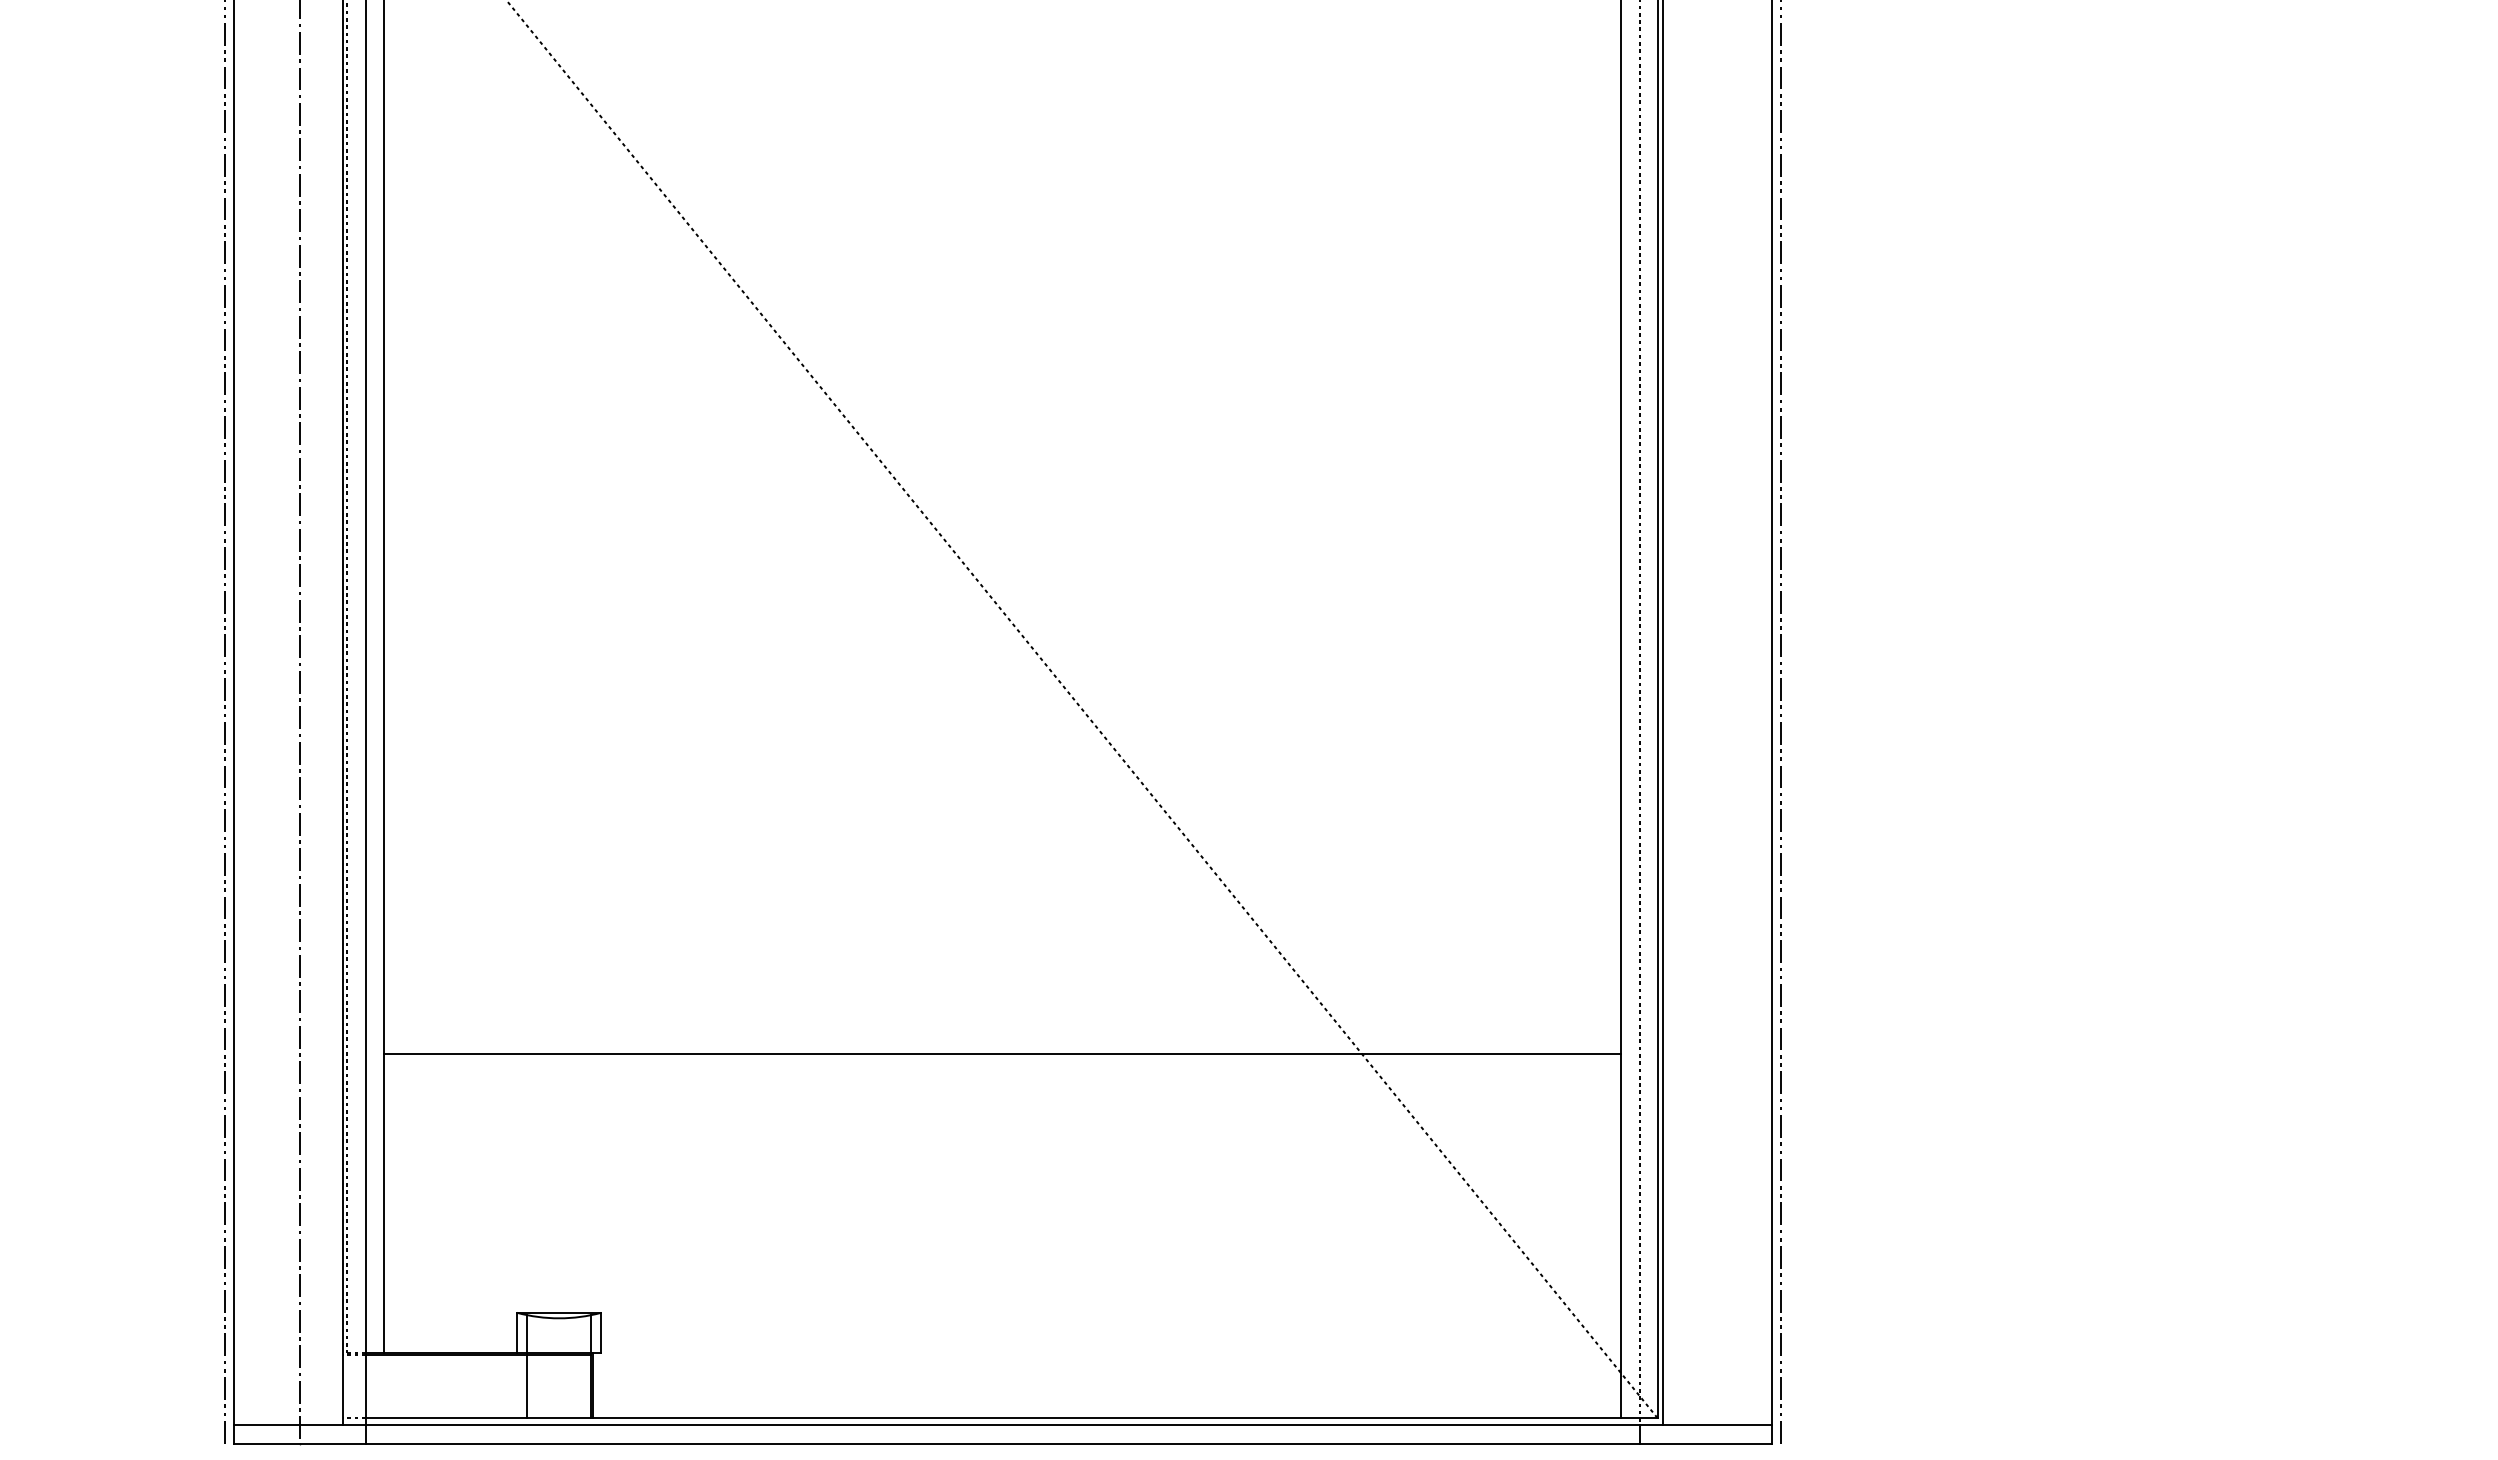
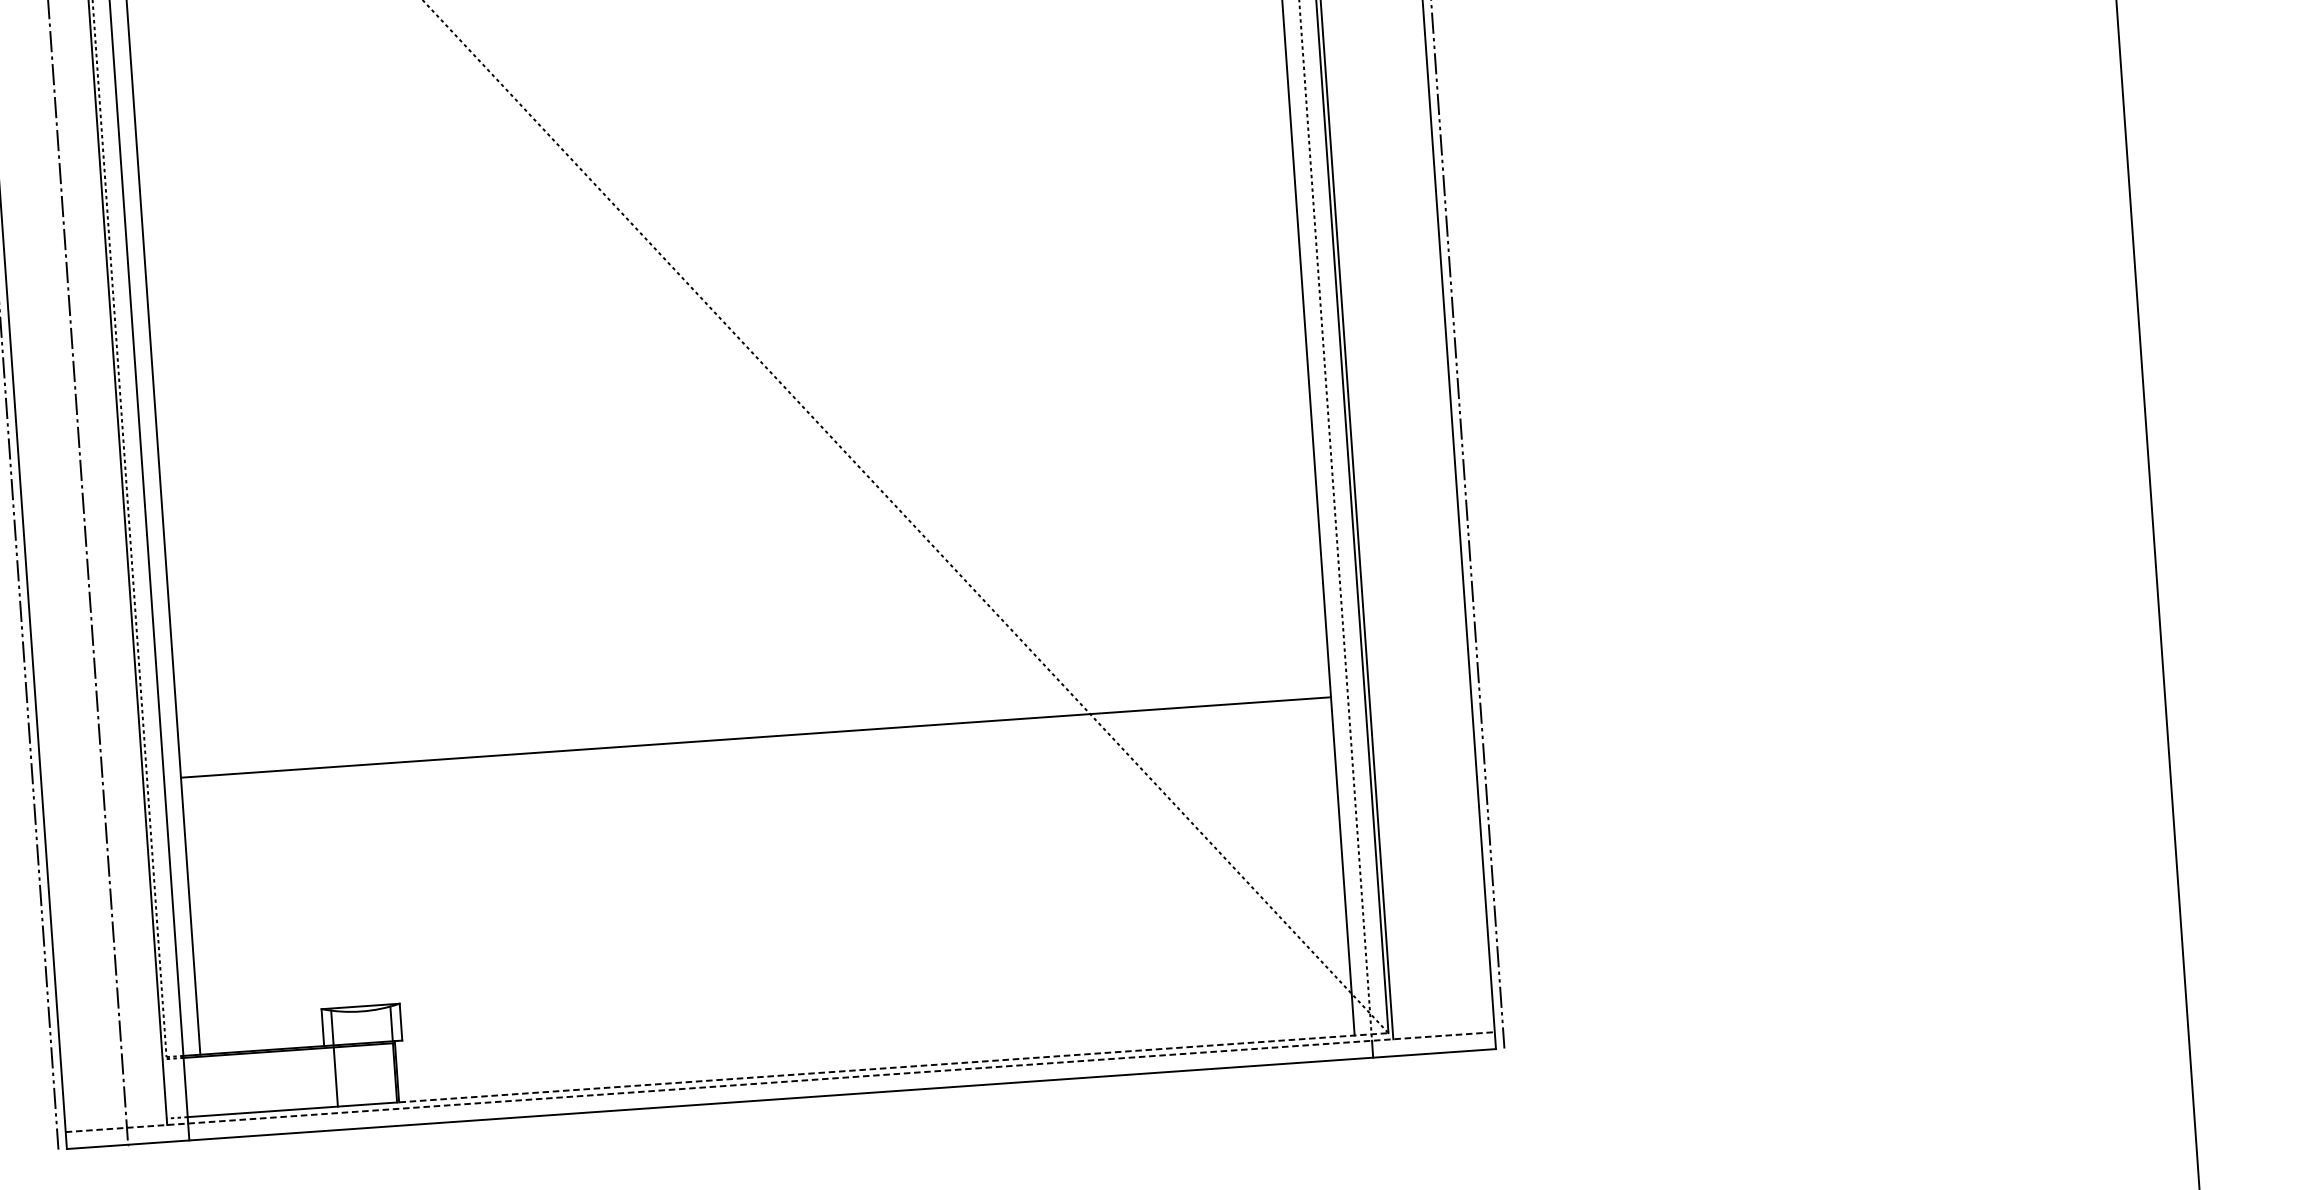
line: (1126, 1418) -> (894, 1067), solid -> dashed
line: (1003, 1425) -> (780, 1082), solid -> dashed

